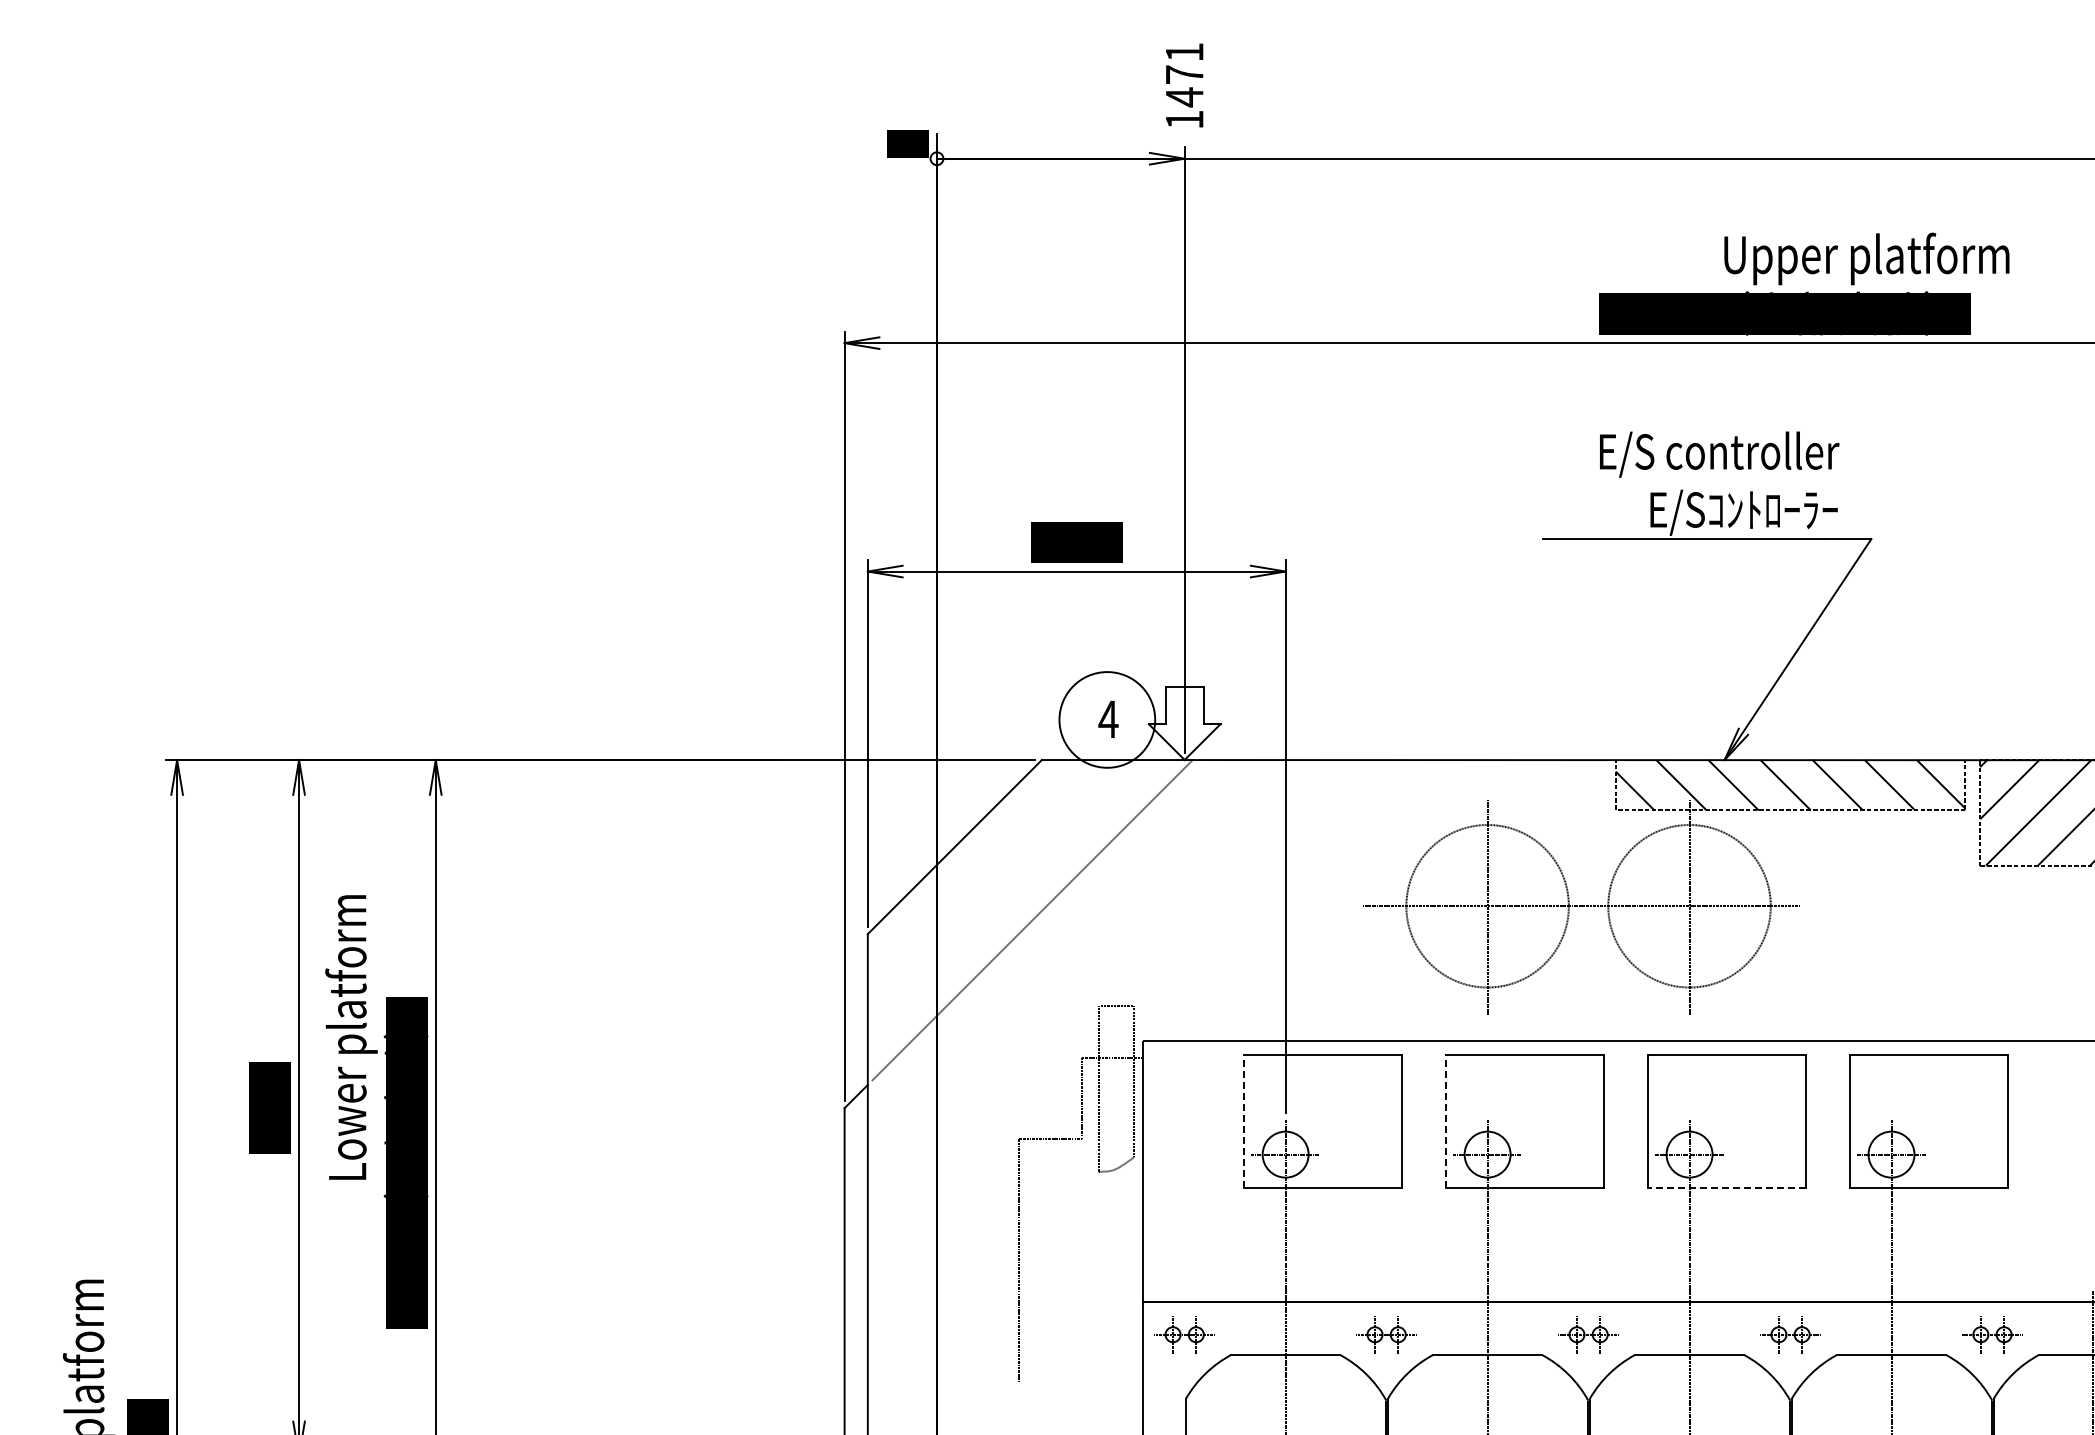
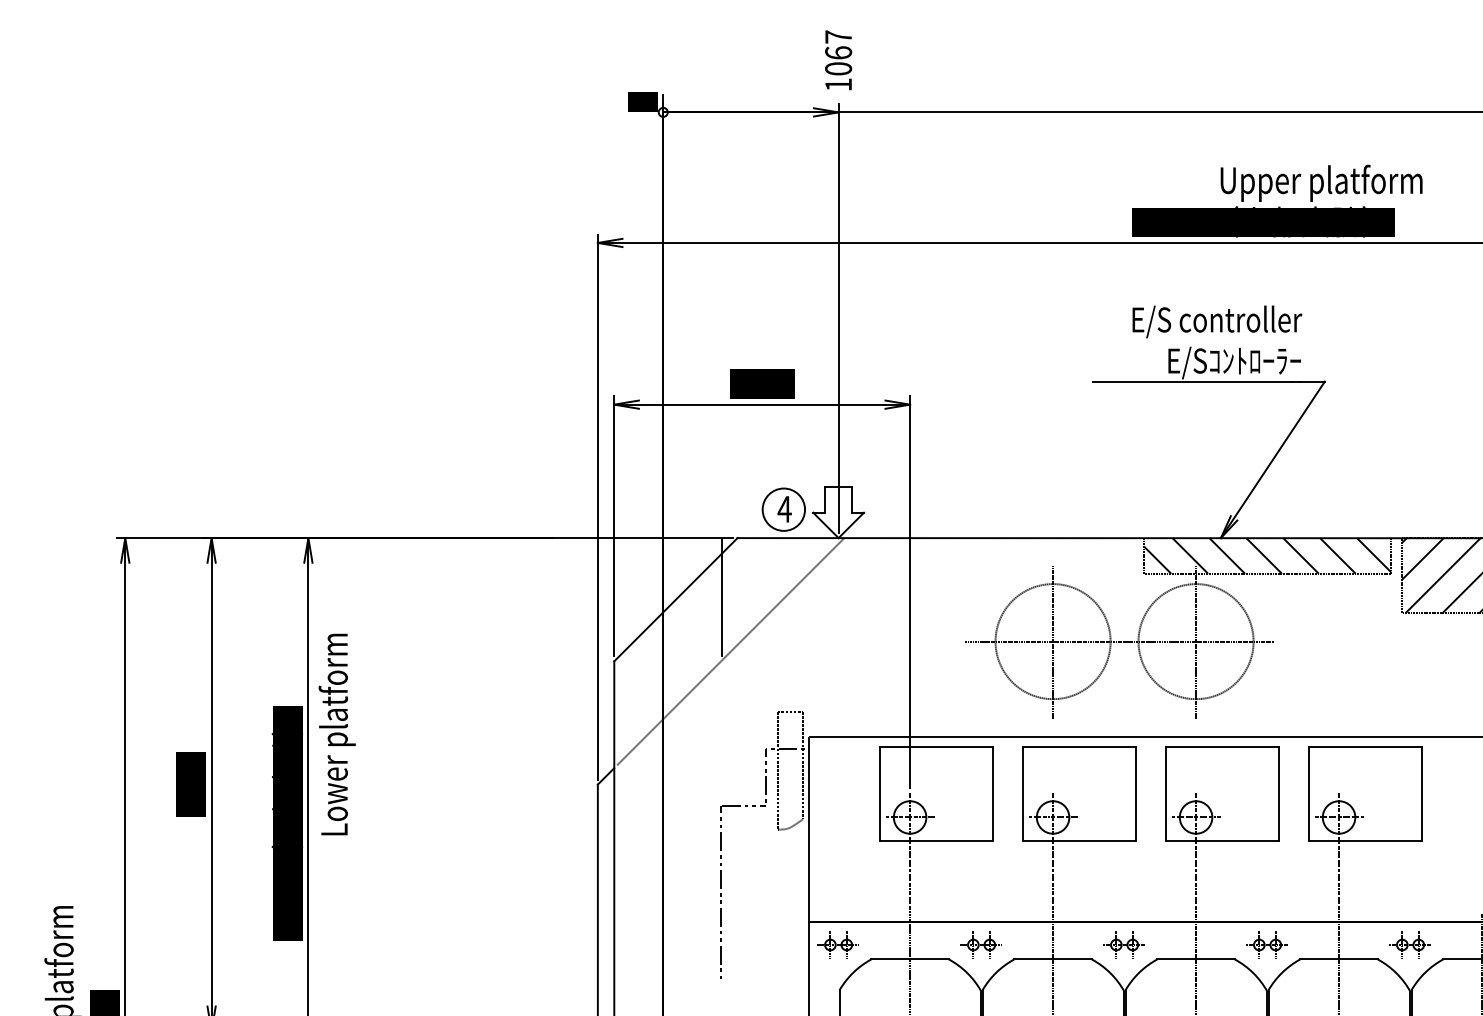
text: (1184, 75) -> (838, 53), 1471 -> 1067
circle: (1107, 719) -> (783, 509), size x0.62
line: (1019, 843) -> (721, 597), added
text: (351, 1037) -> (337, 734), moved
line: (1243, 1121) -> (880, 794), dashed -> solid
line: (1445, 1121) -> (1023, 794), dashed -> solid
line: (1726, 1188) -> (1222, 841), dashed -> solid

